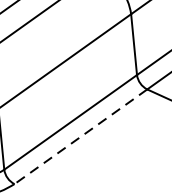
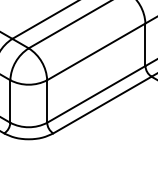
line: (81, 137) -> (102, 105), dashed -> solid

